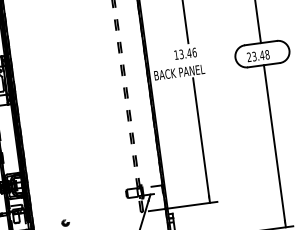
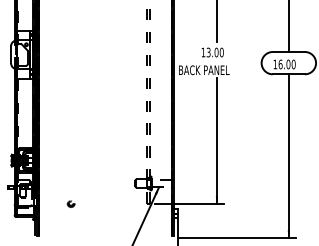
text: (191, 53) -> (218, 52), 13.46 -> 13.00
text: (258, 56) -> (284, 64), 23.48 -> 16.00

